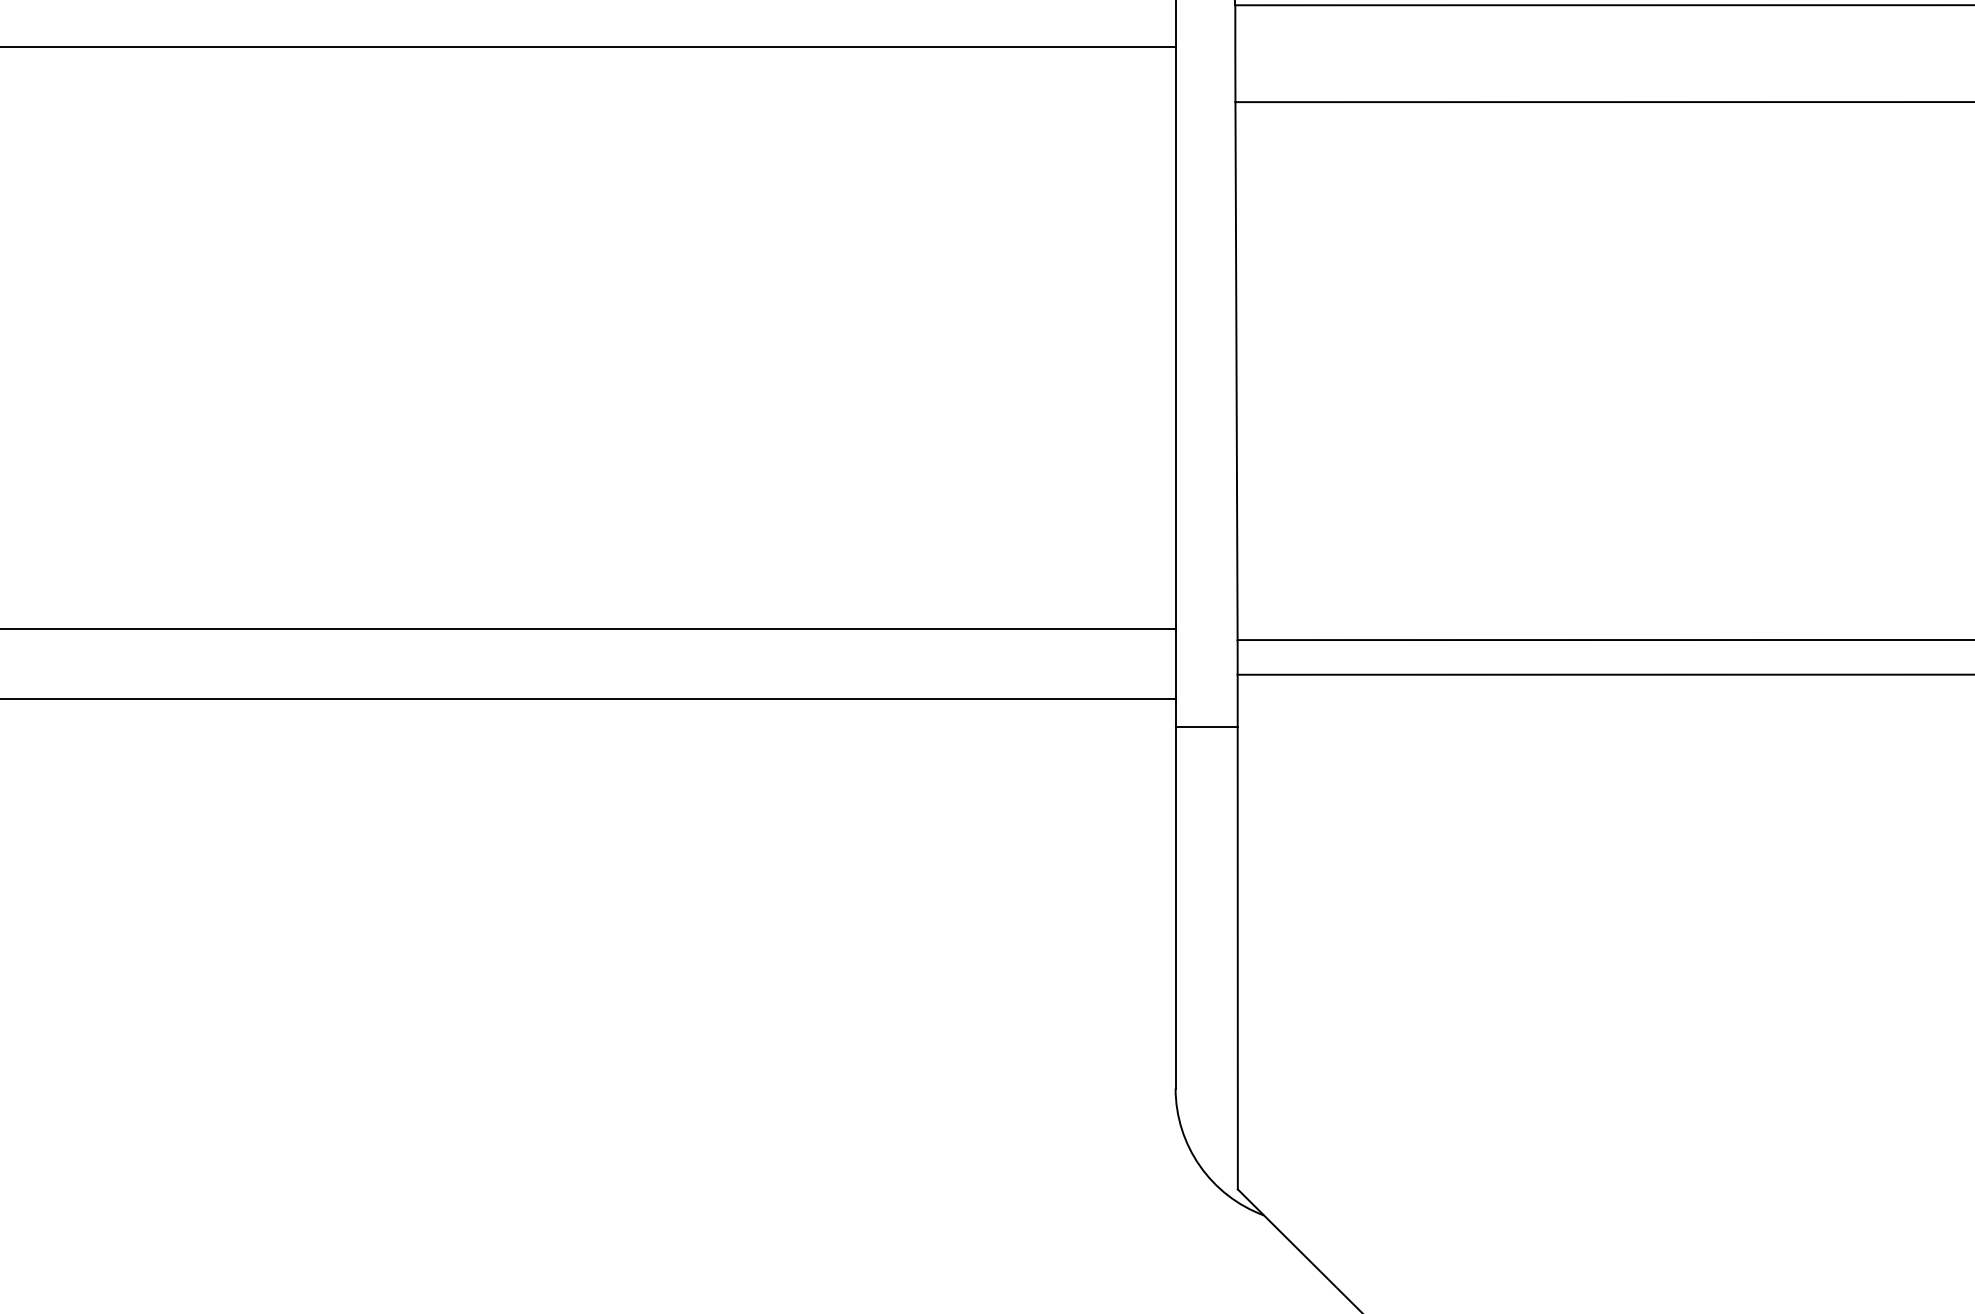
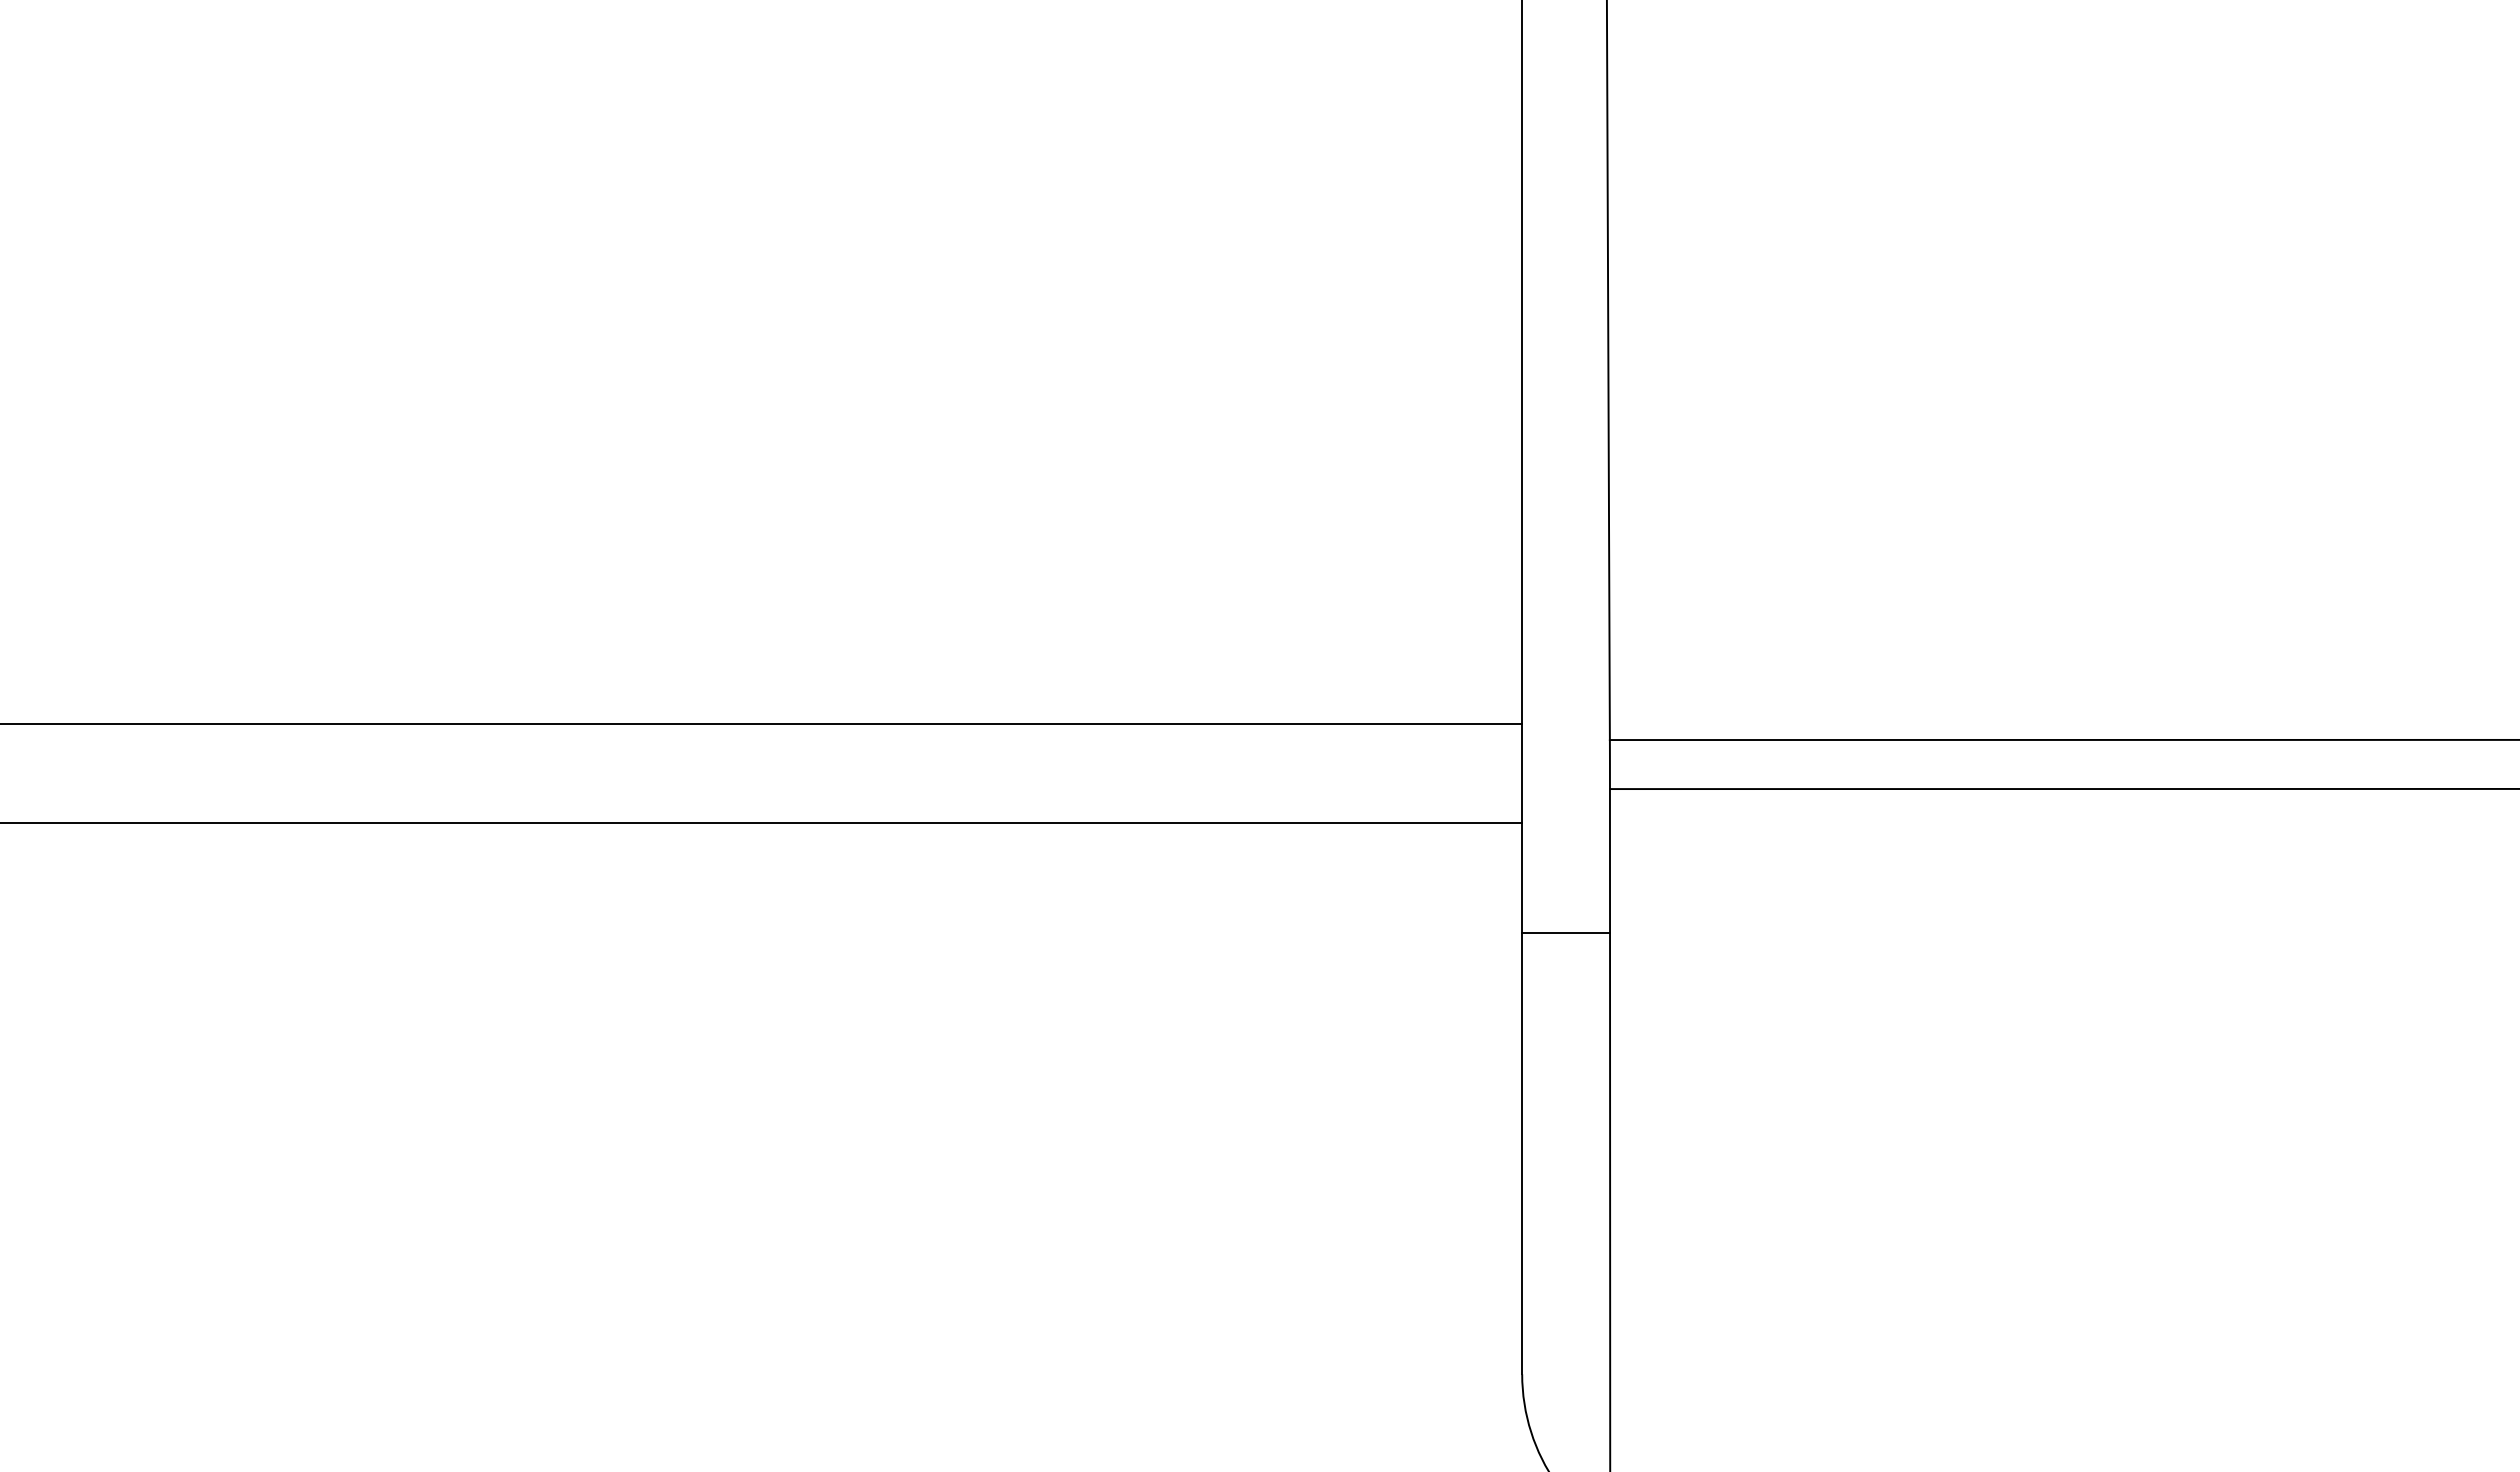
line: (1206, 726) -> (1565, 932), moved

